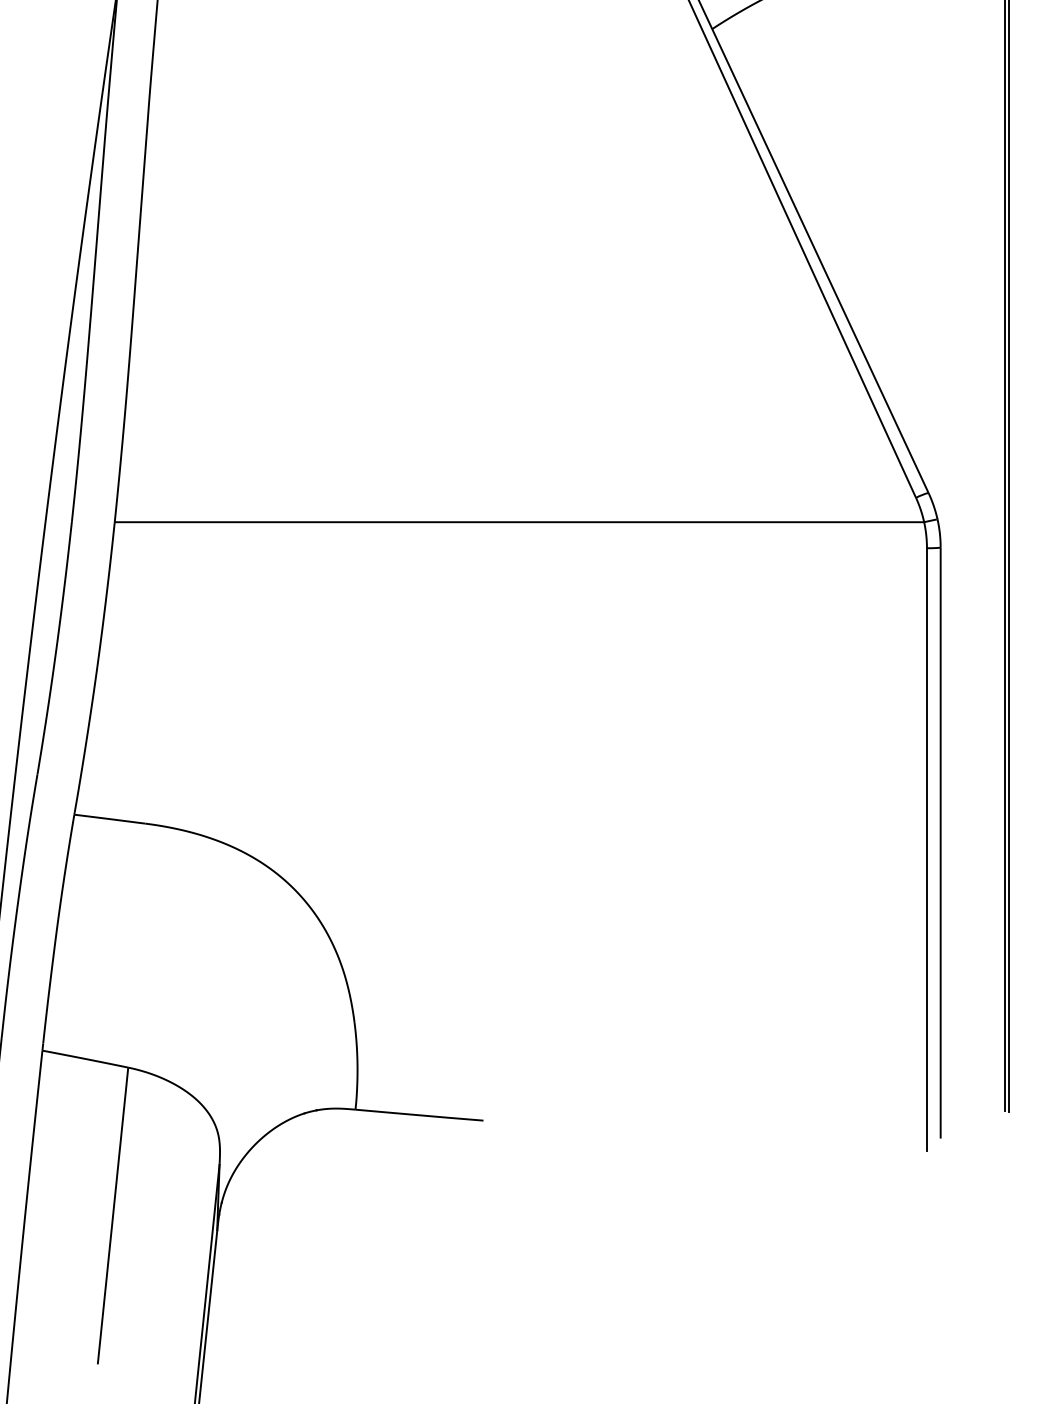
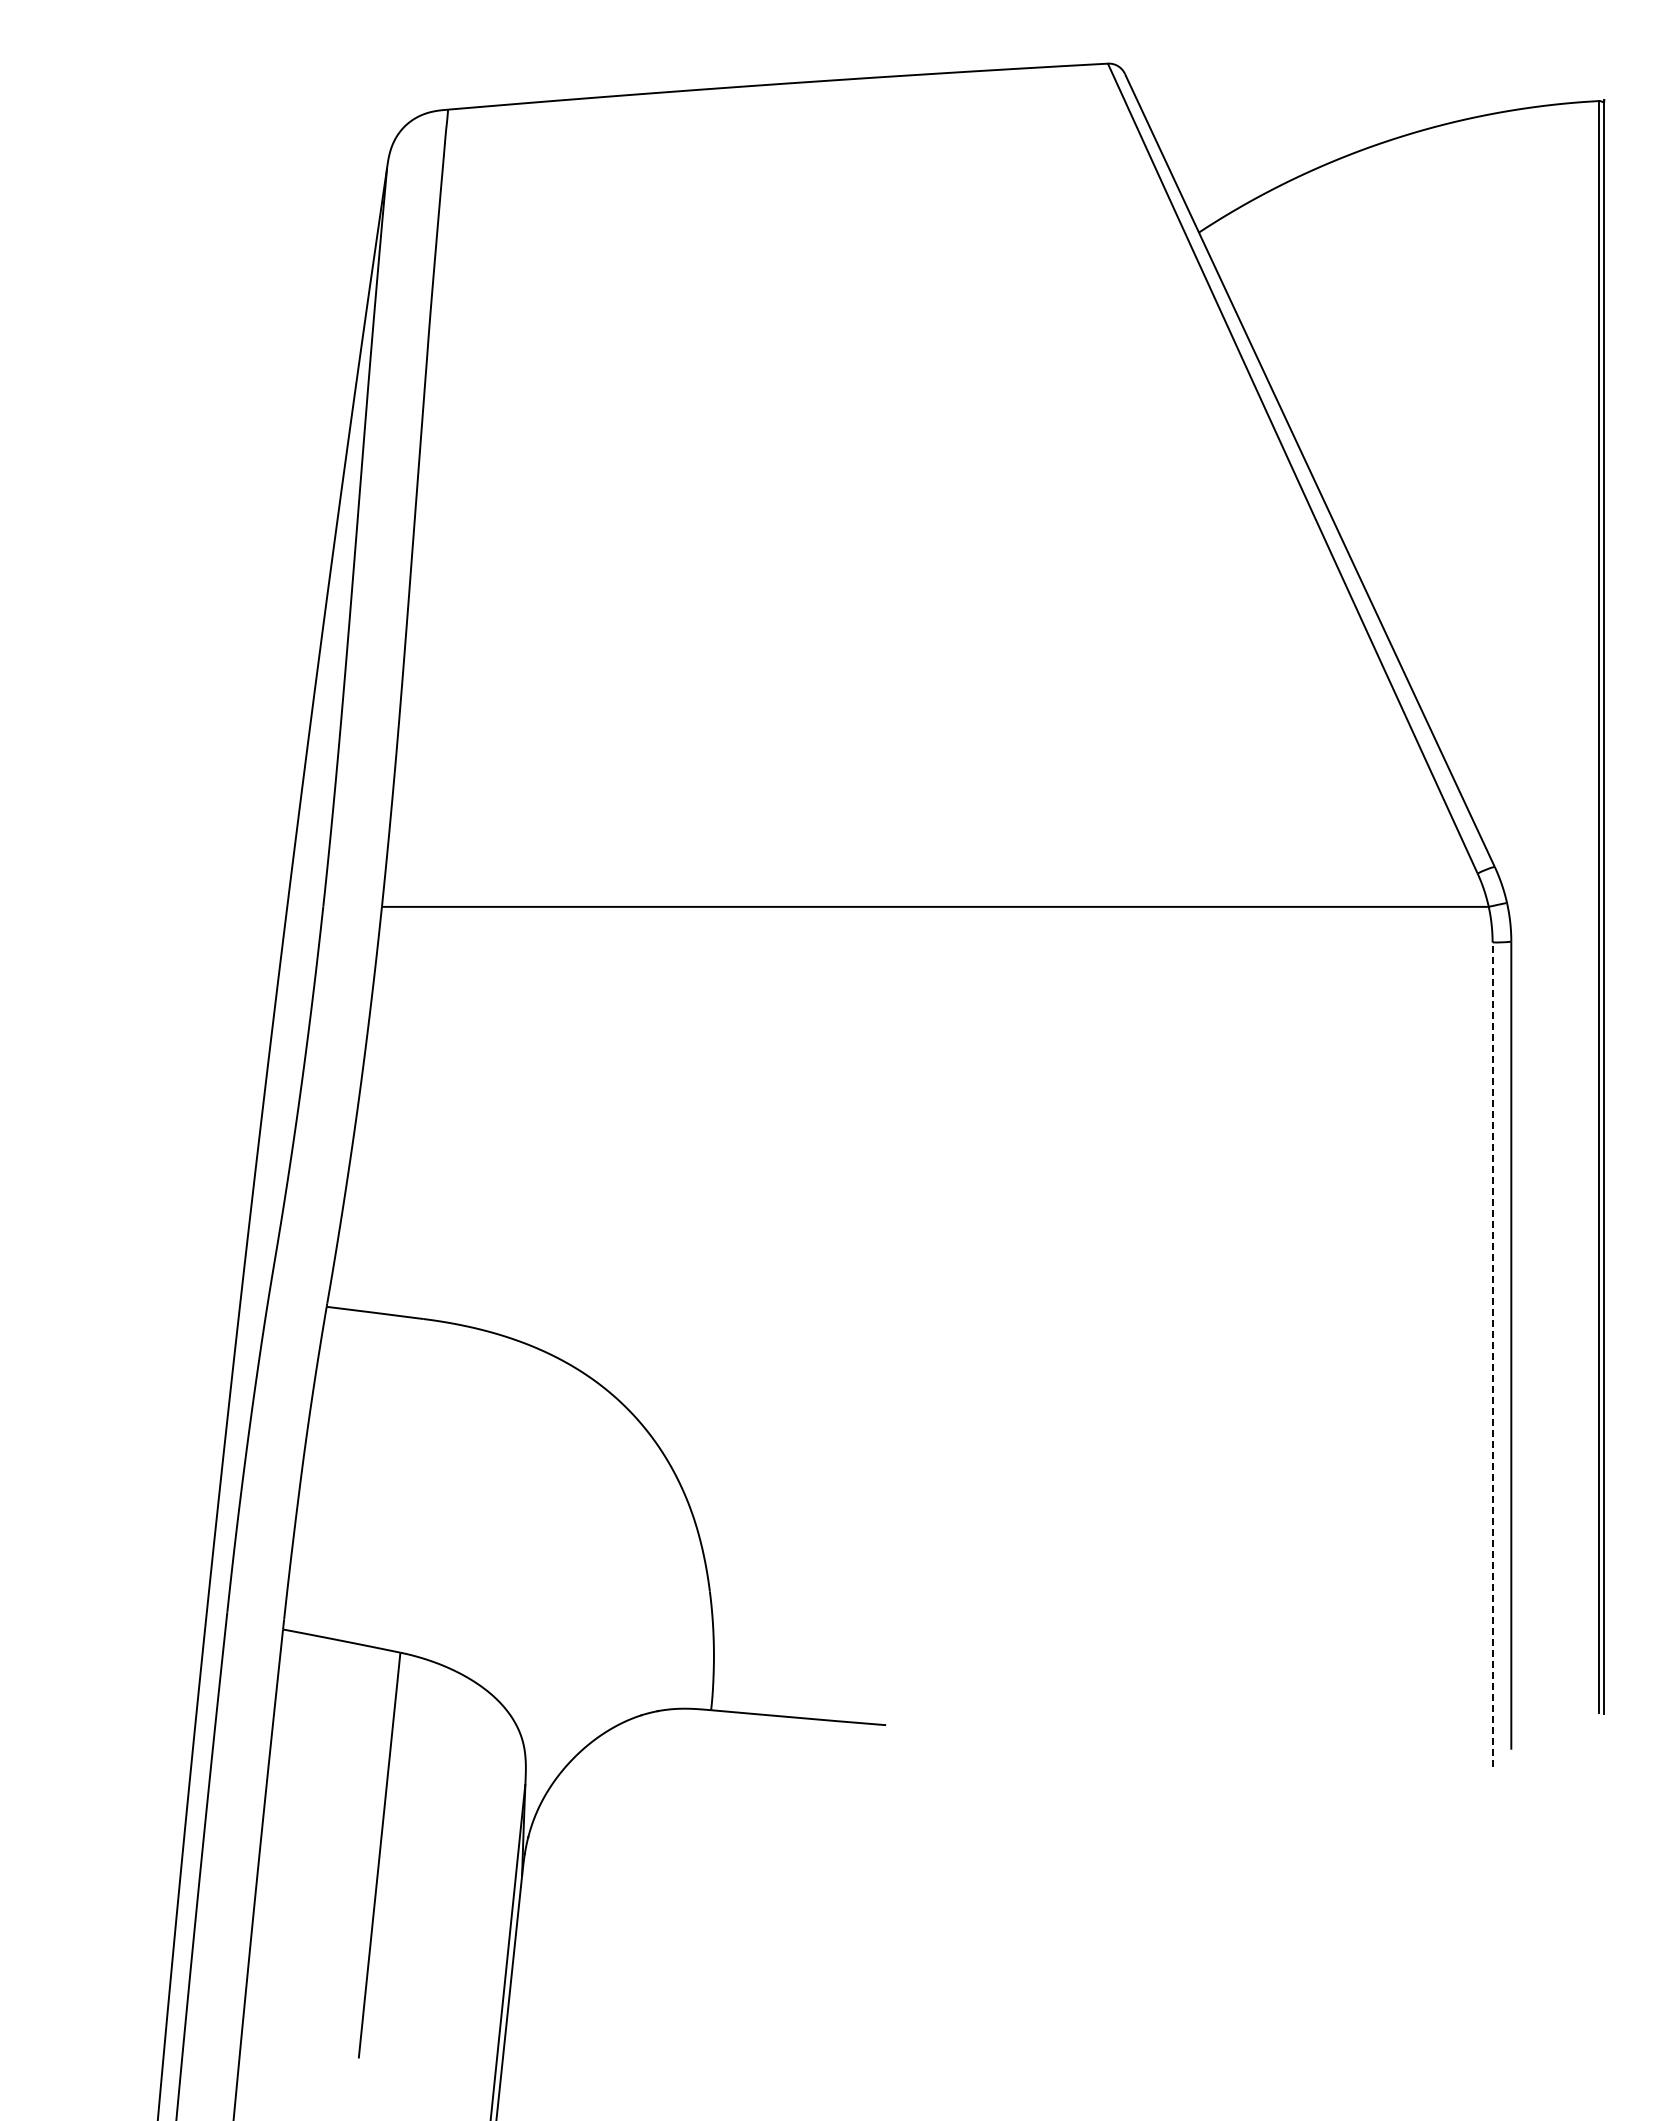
line: (926, 849) -> (1492, 1354), solid -> dashed

